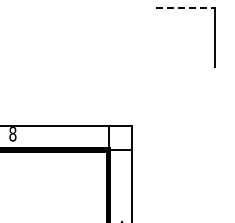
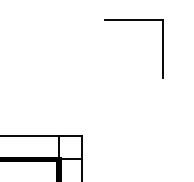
line: (185, 8) -> (134, 20), dashed -> solid

